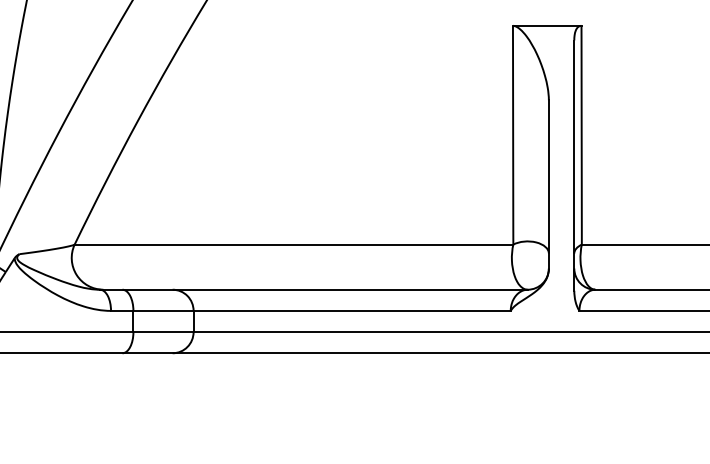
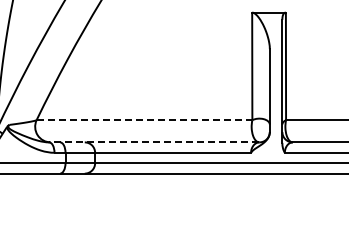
line: (294, 245) -> (144, 120), solid -> dashed
line: (312, 289) -> (153, 142), solid -> dashed

